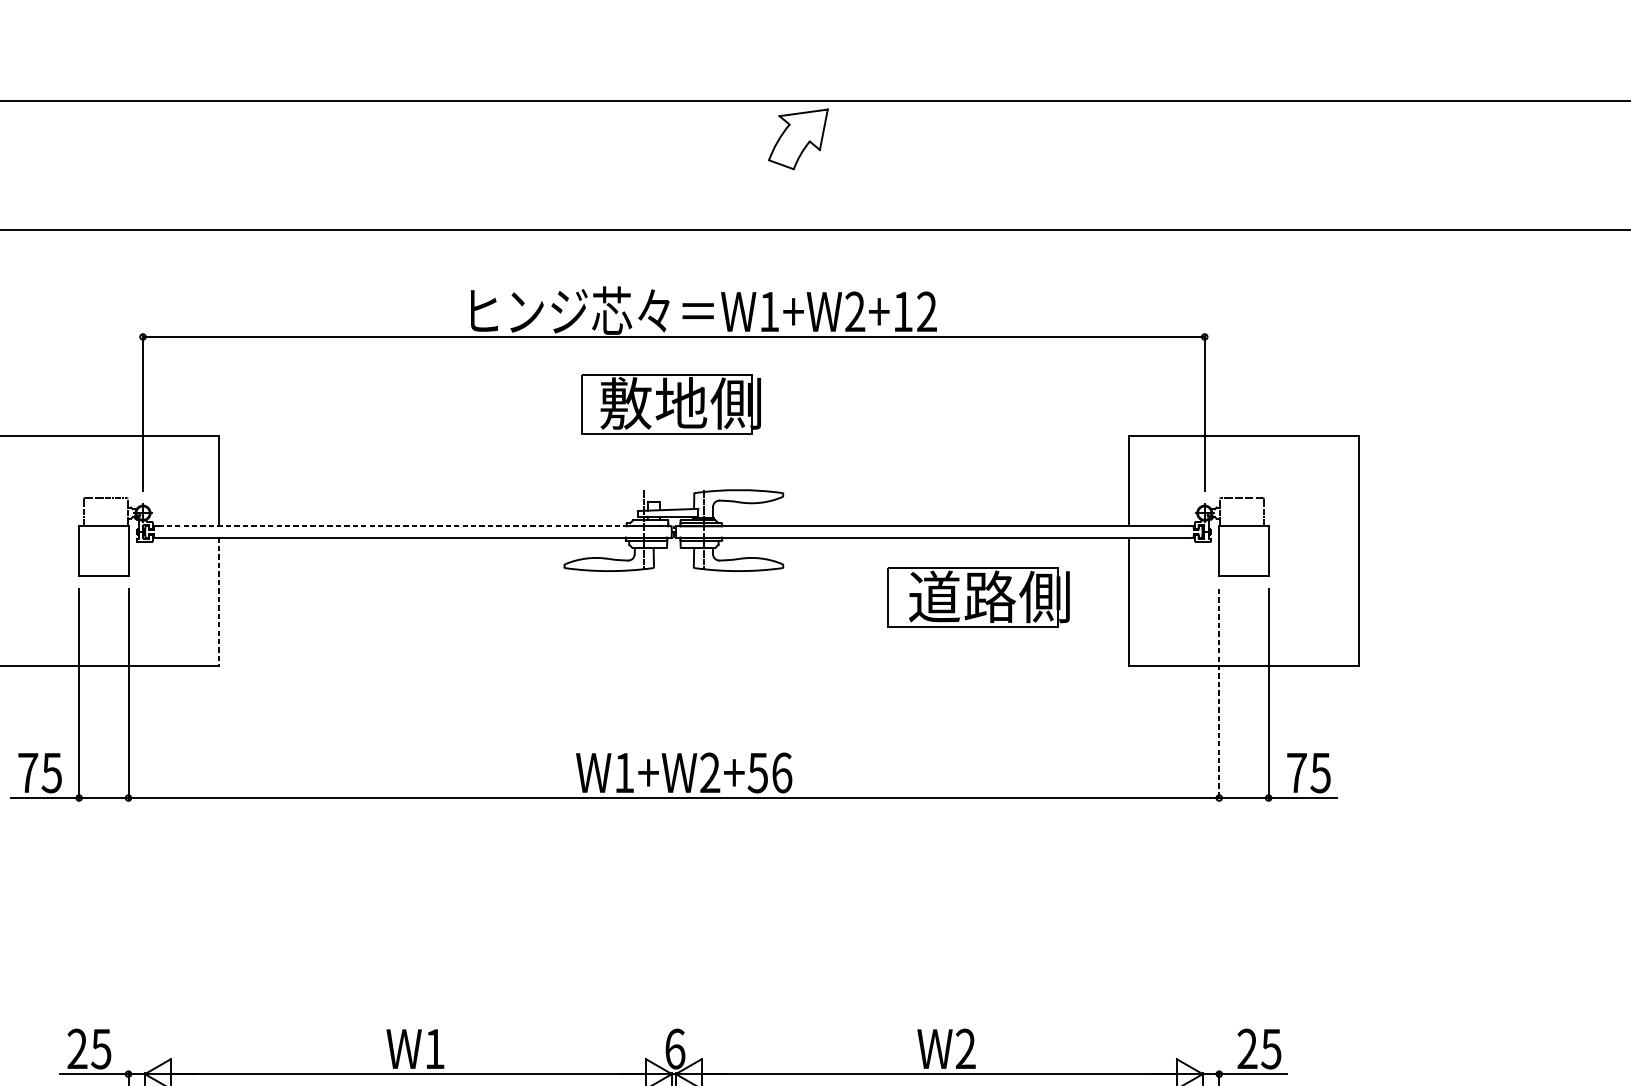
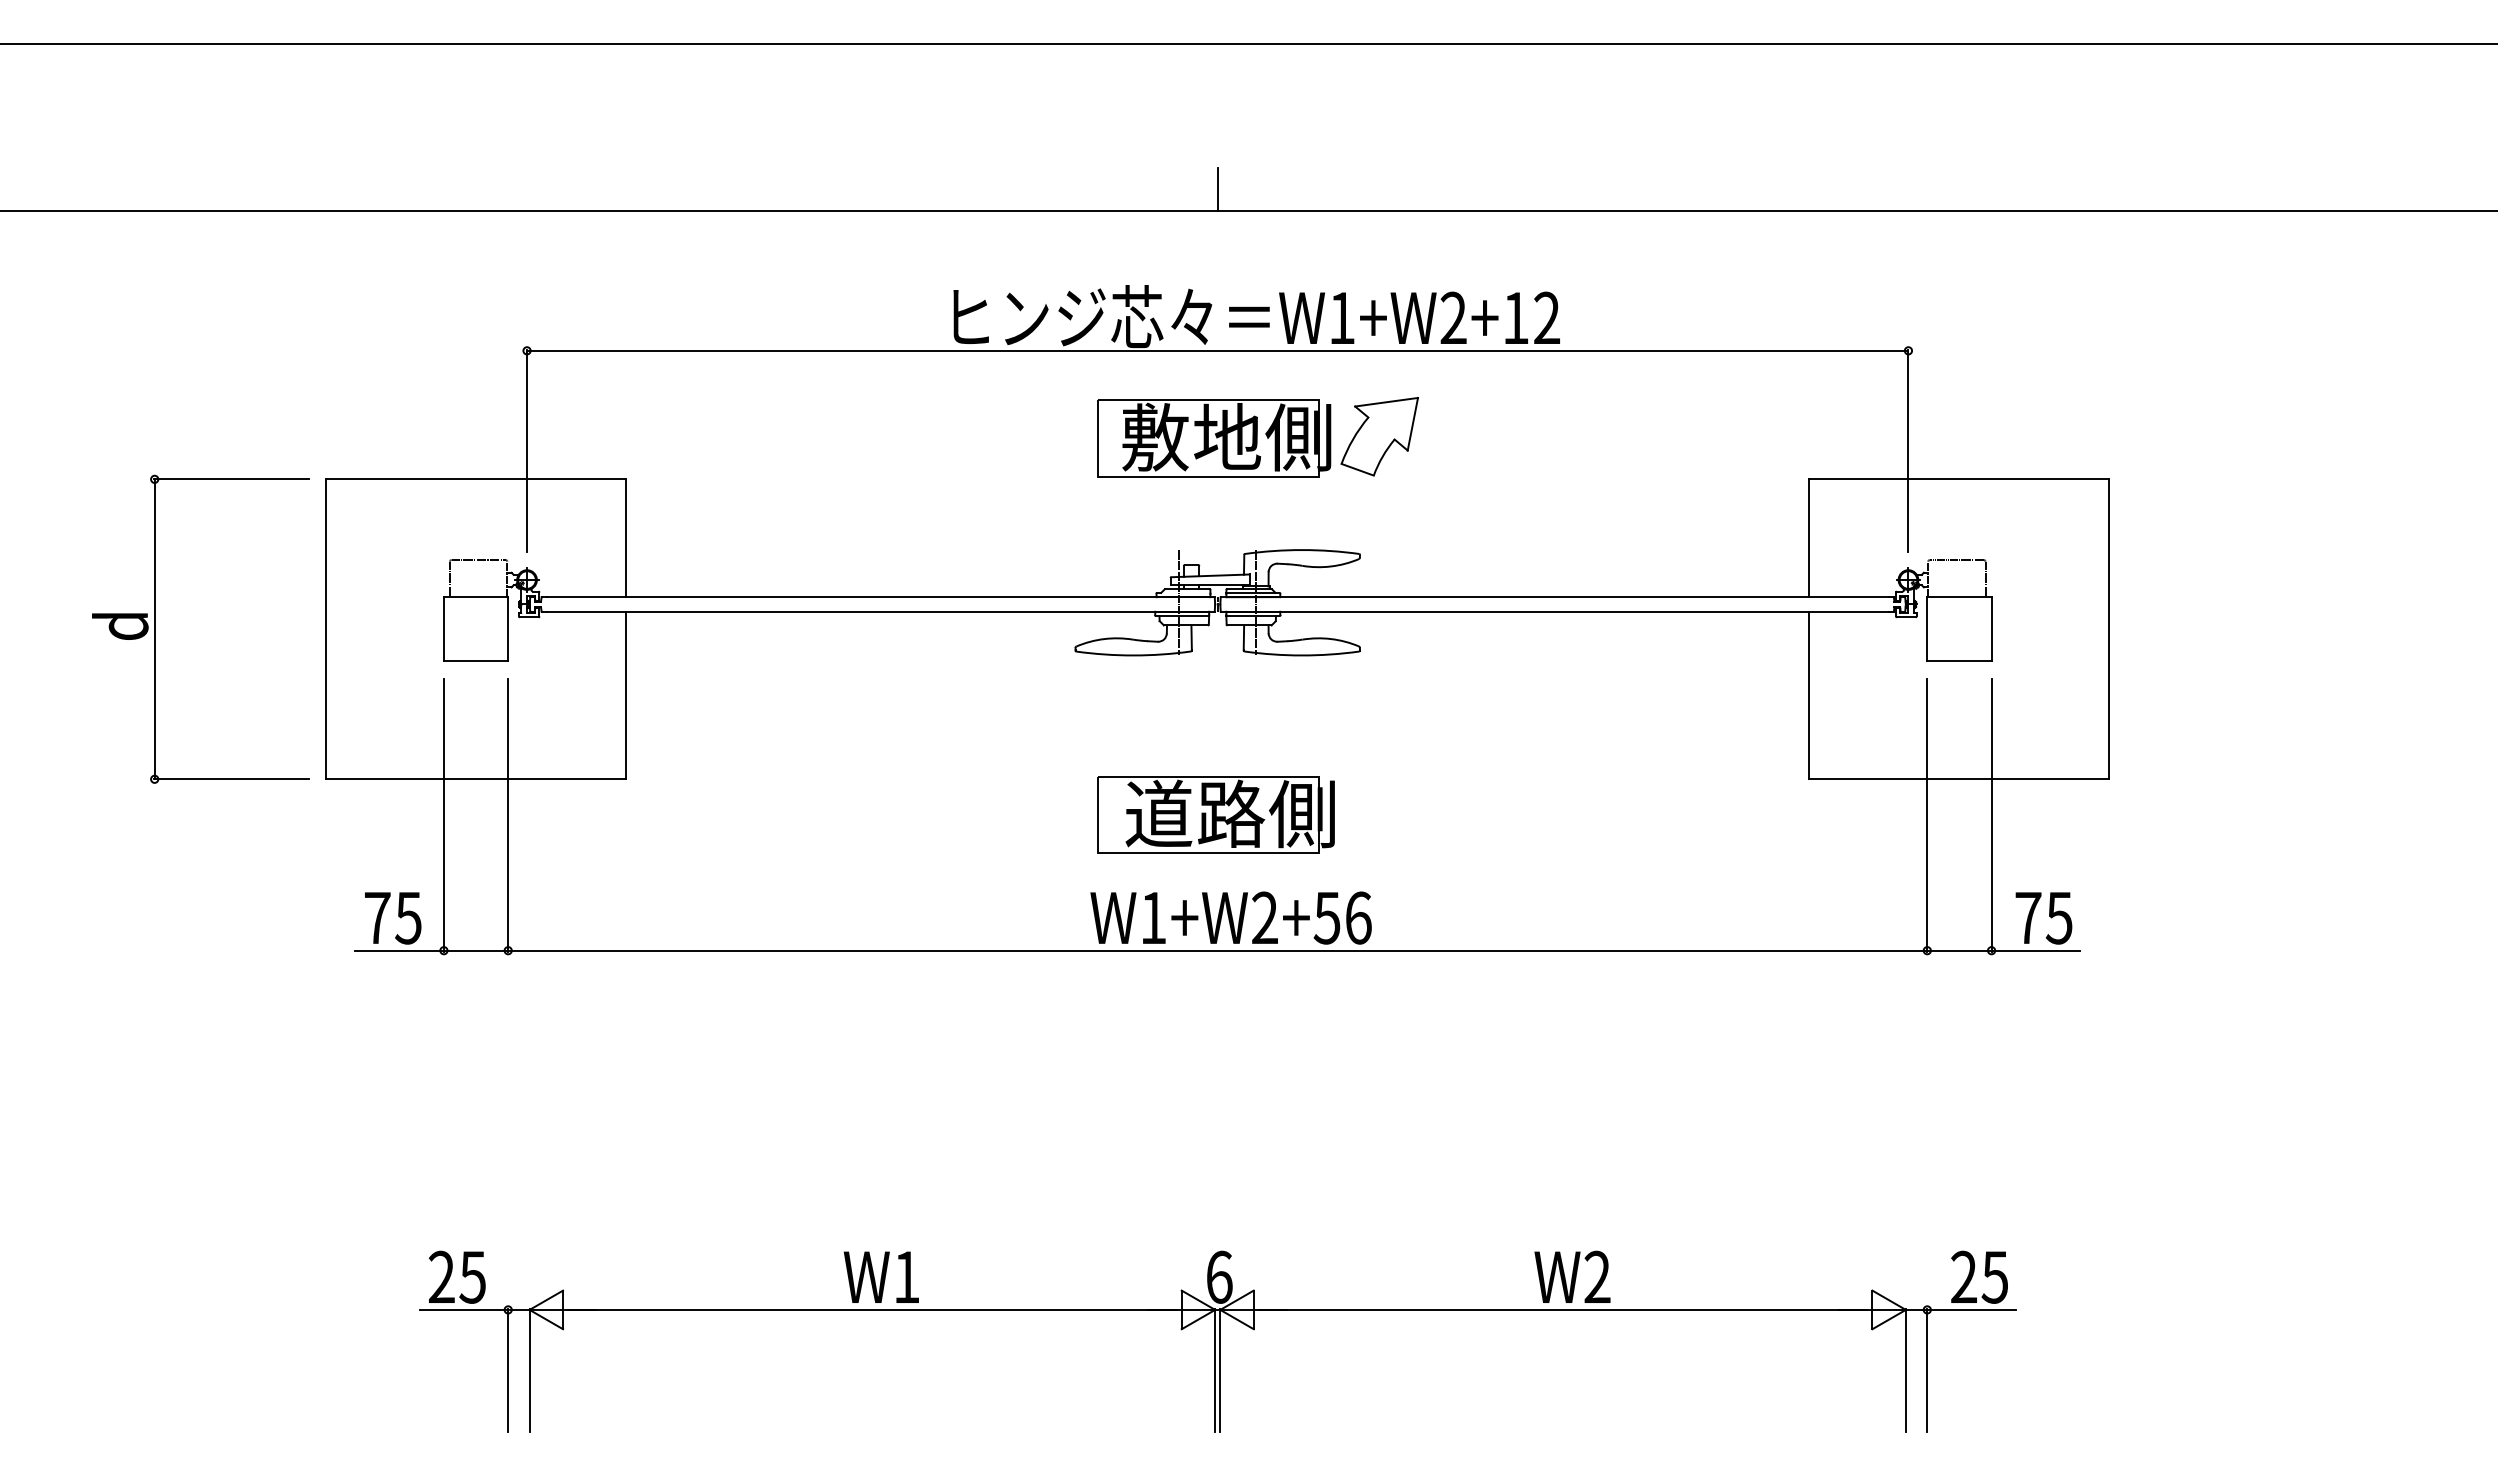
part: (798, 139) -> (1379, 436), moved
line: (673, 212) -> (1217, 189), added
line: (414, 526) -> (880, 597), dashed -> solid
part: (978, 597) -> (1215, 814), moved
line: (219, 601) -> (626, 695), dashed -> solid
line: (1219, 694) -> (1927, 815), dashed -> solid

